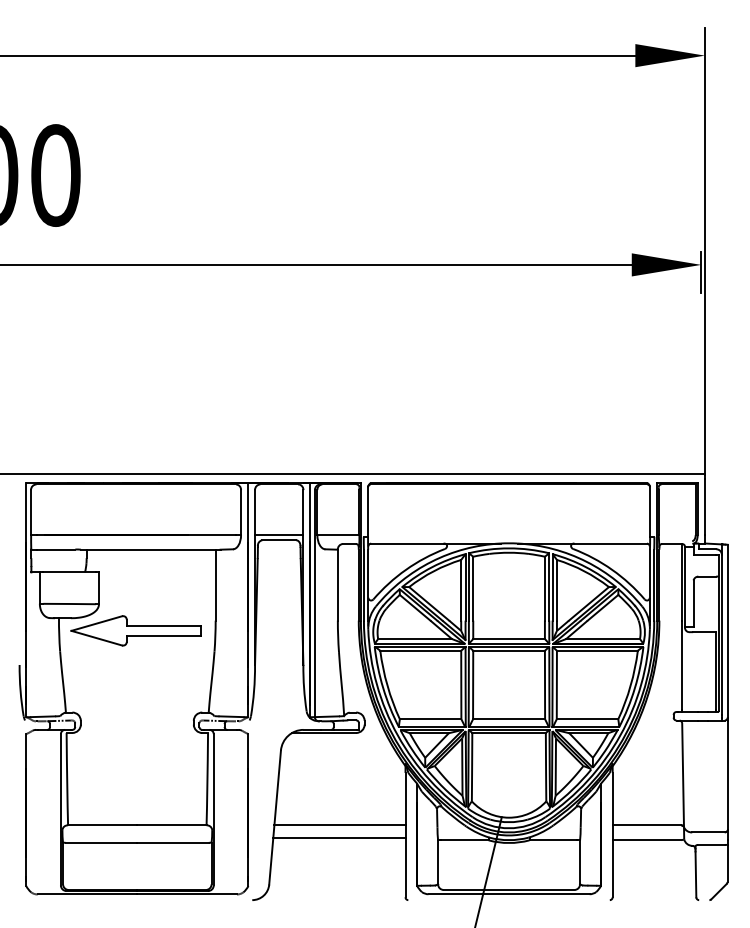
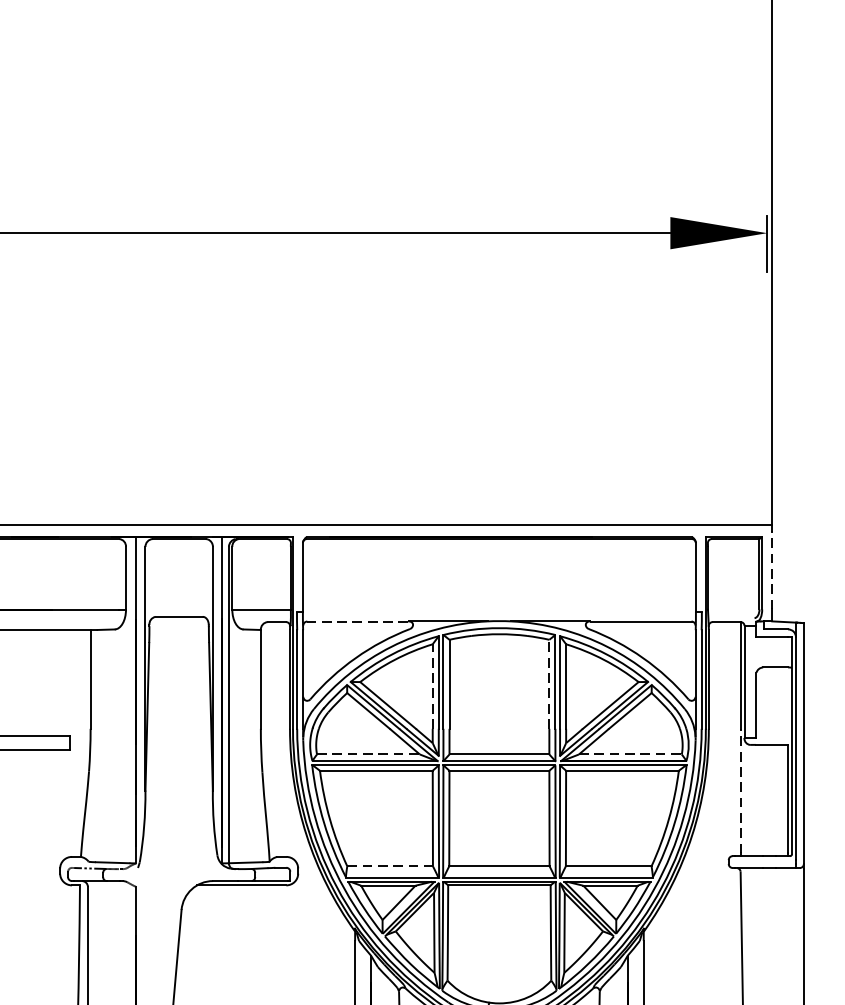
line: (704, 506) -> (771, 569), solid -> dashed
line: (279, 535) -> (179, 610), removed
line: (406, 543) -> (356, 621), solid -> dashed
line: (544, 588) -> (548, 684), solid -> dashed
line: (461, 589) -> (433, 685), solid -> dashed
line: (415, 639) -> (369, 755), solid -> dashed
line: (603, 639) -> (630, 755), solid -> dashed
line: (682, 665) -> (741, 791), solid -> dashed
line: (430, 719) -> (389, 866), solid -> dashed

